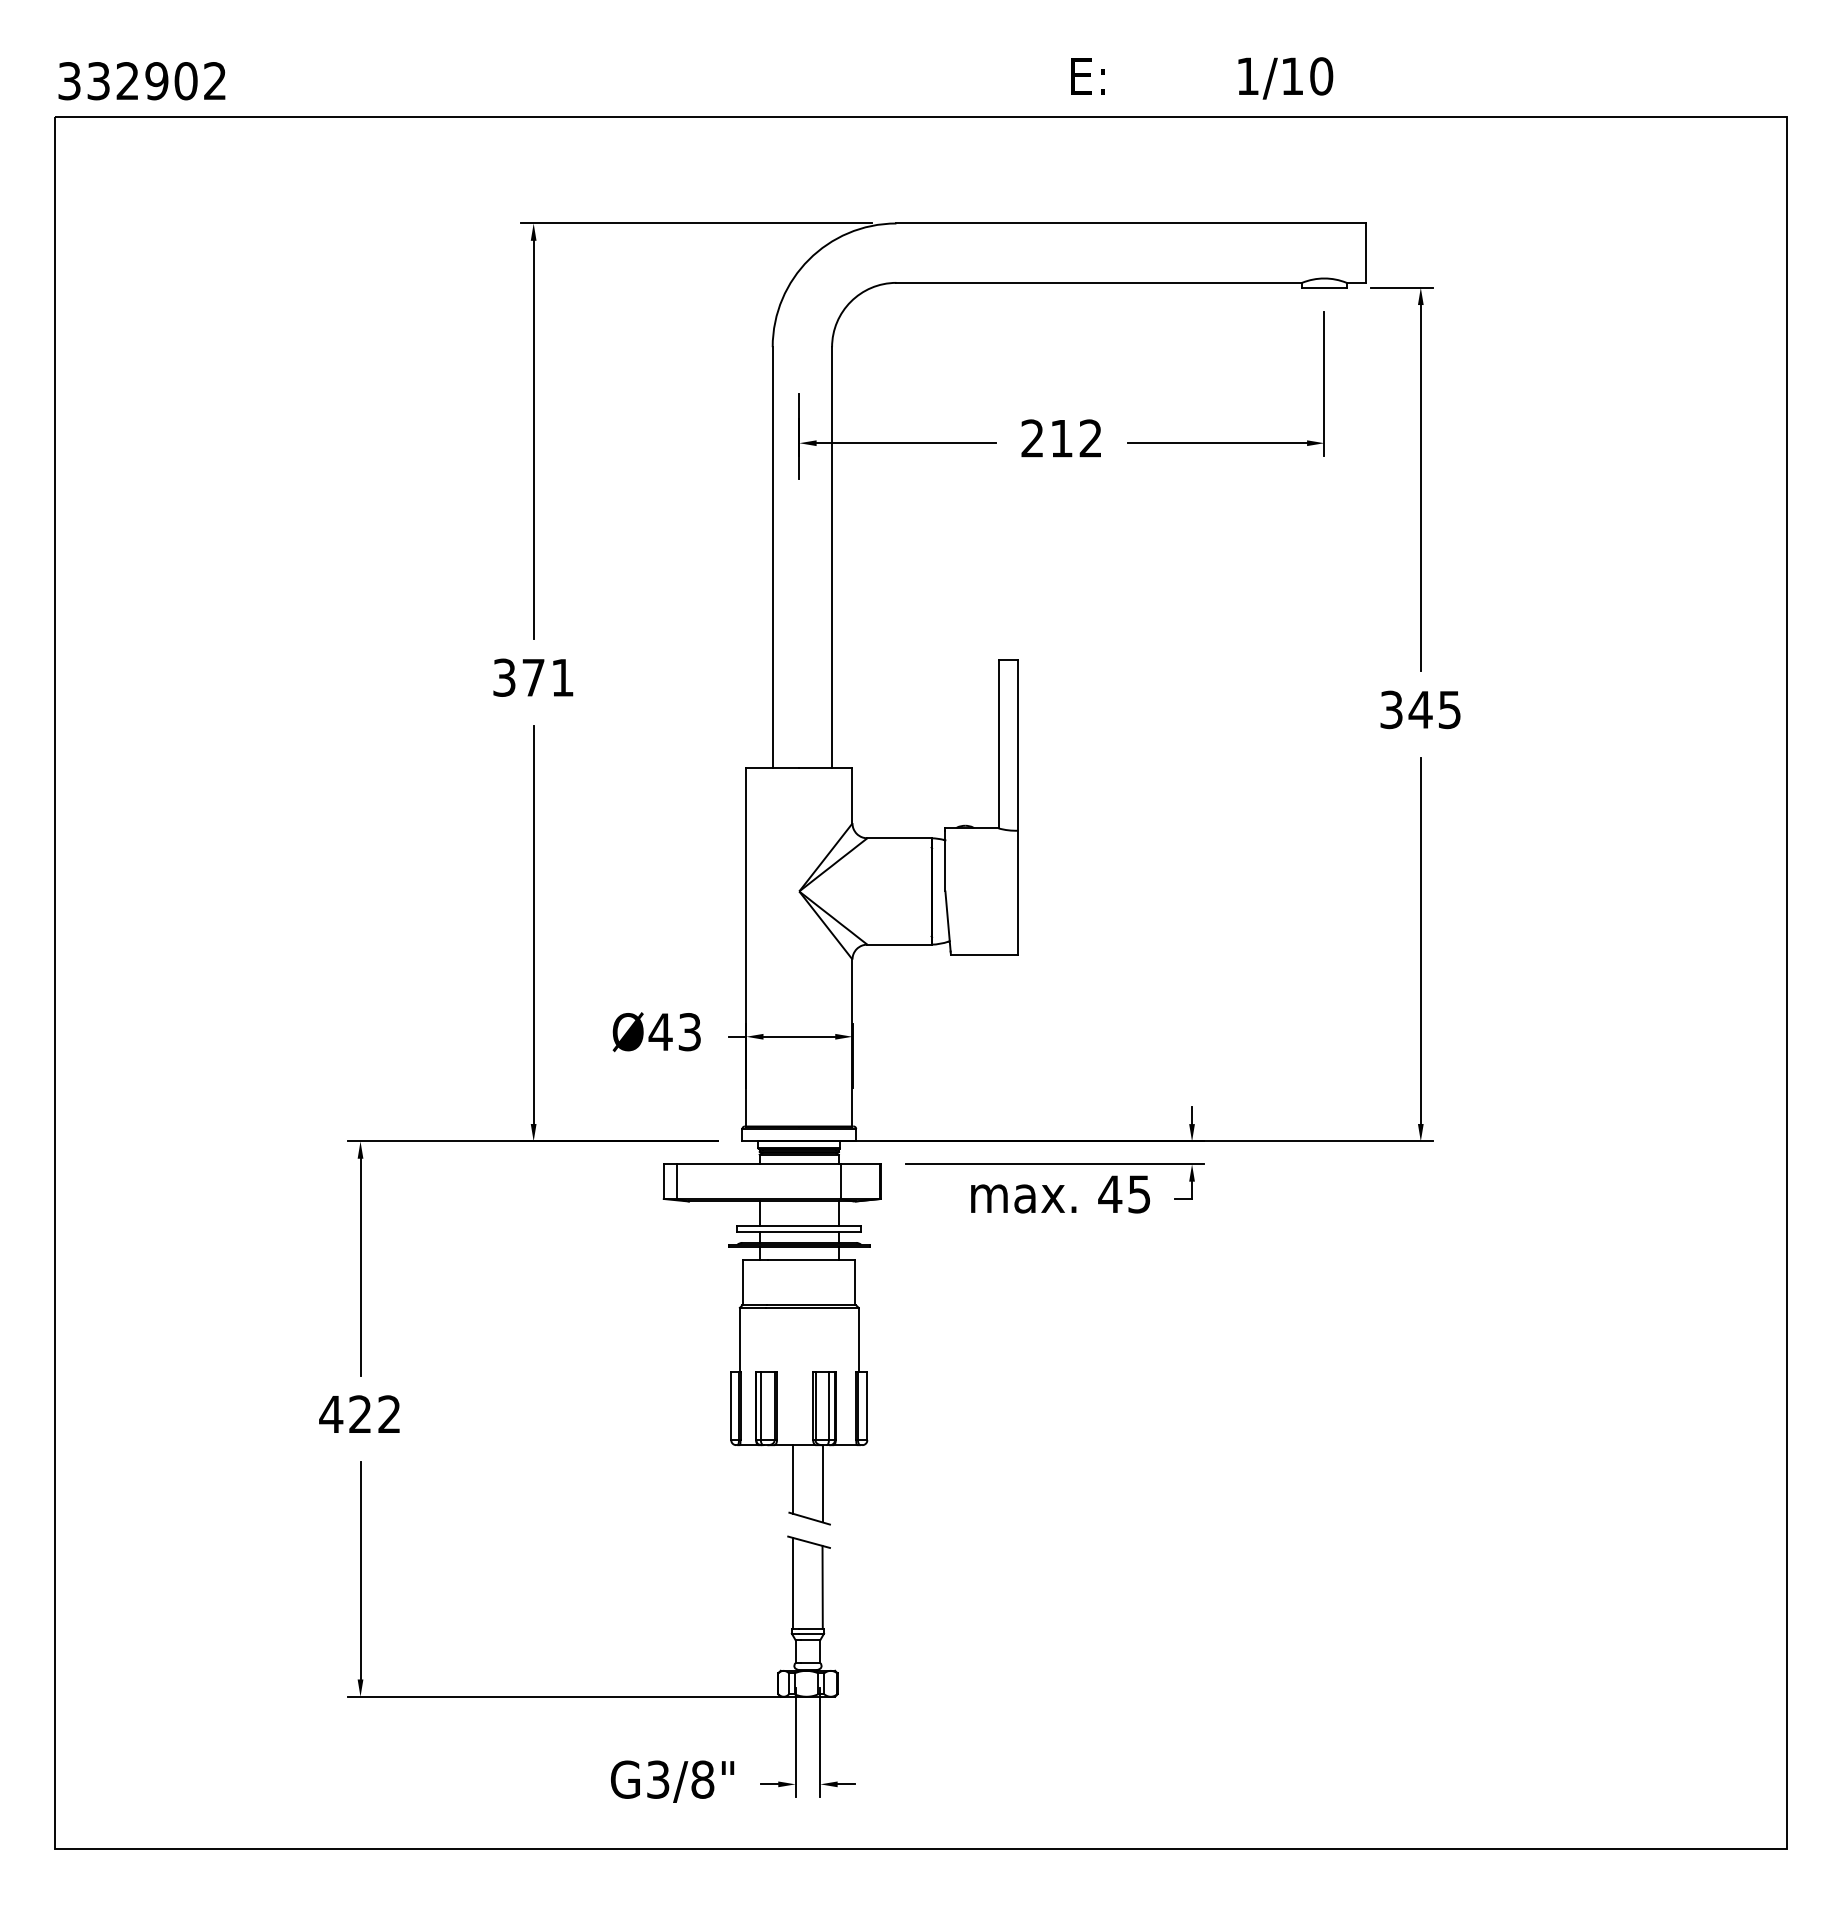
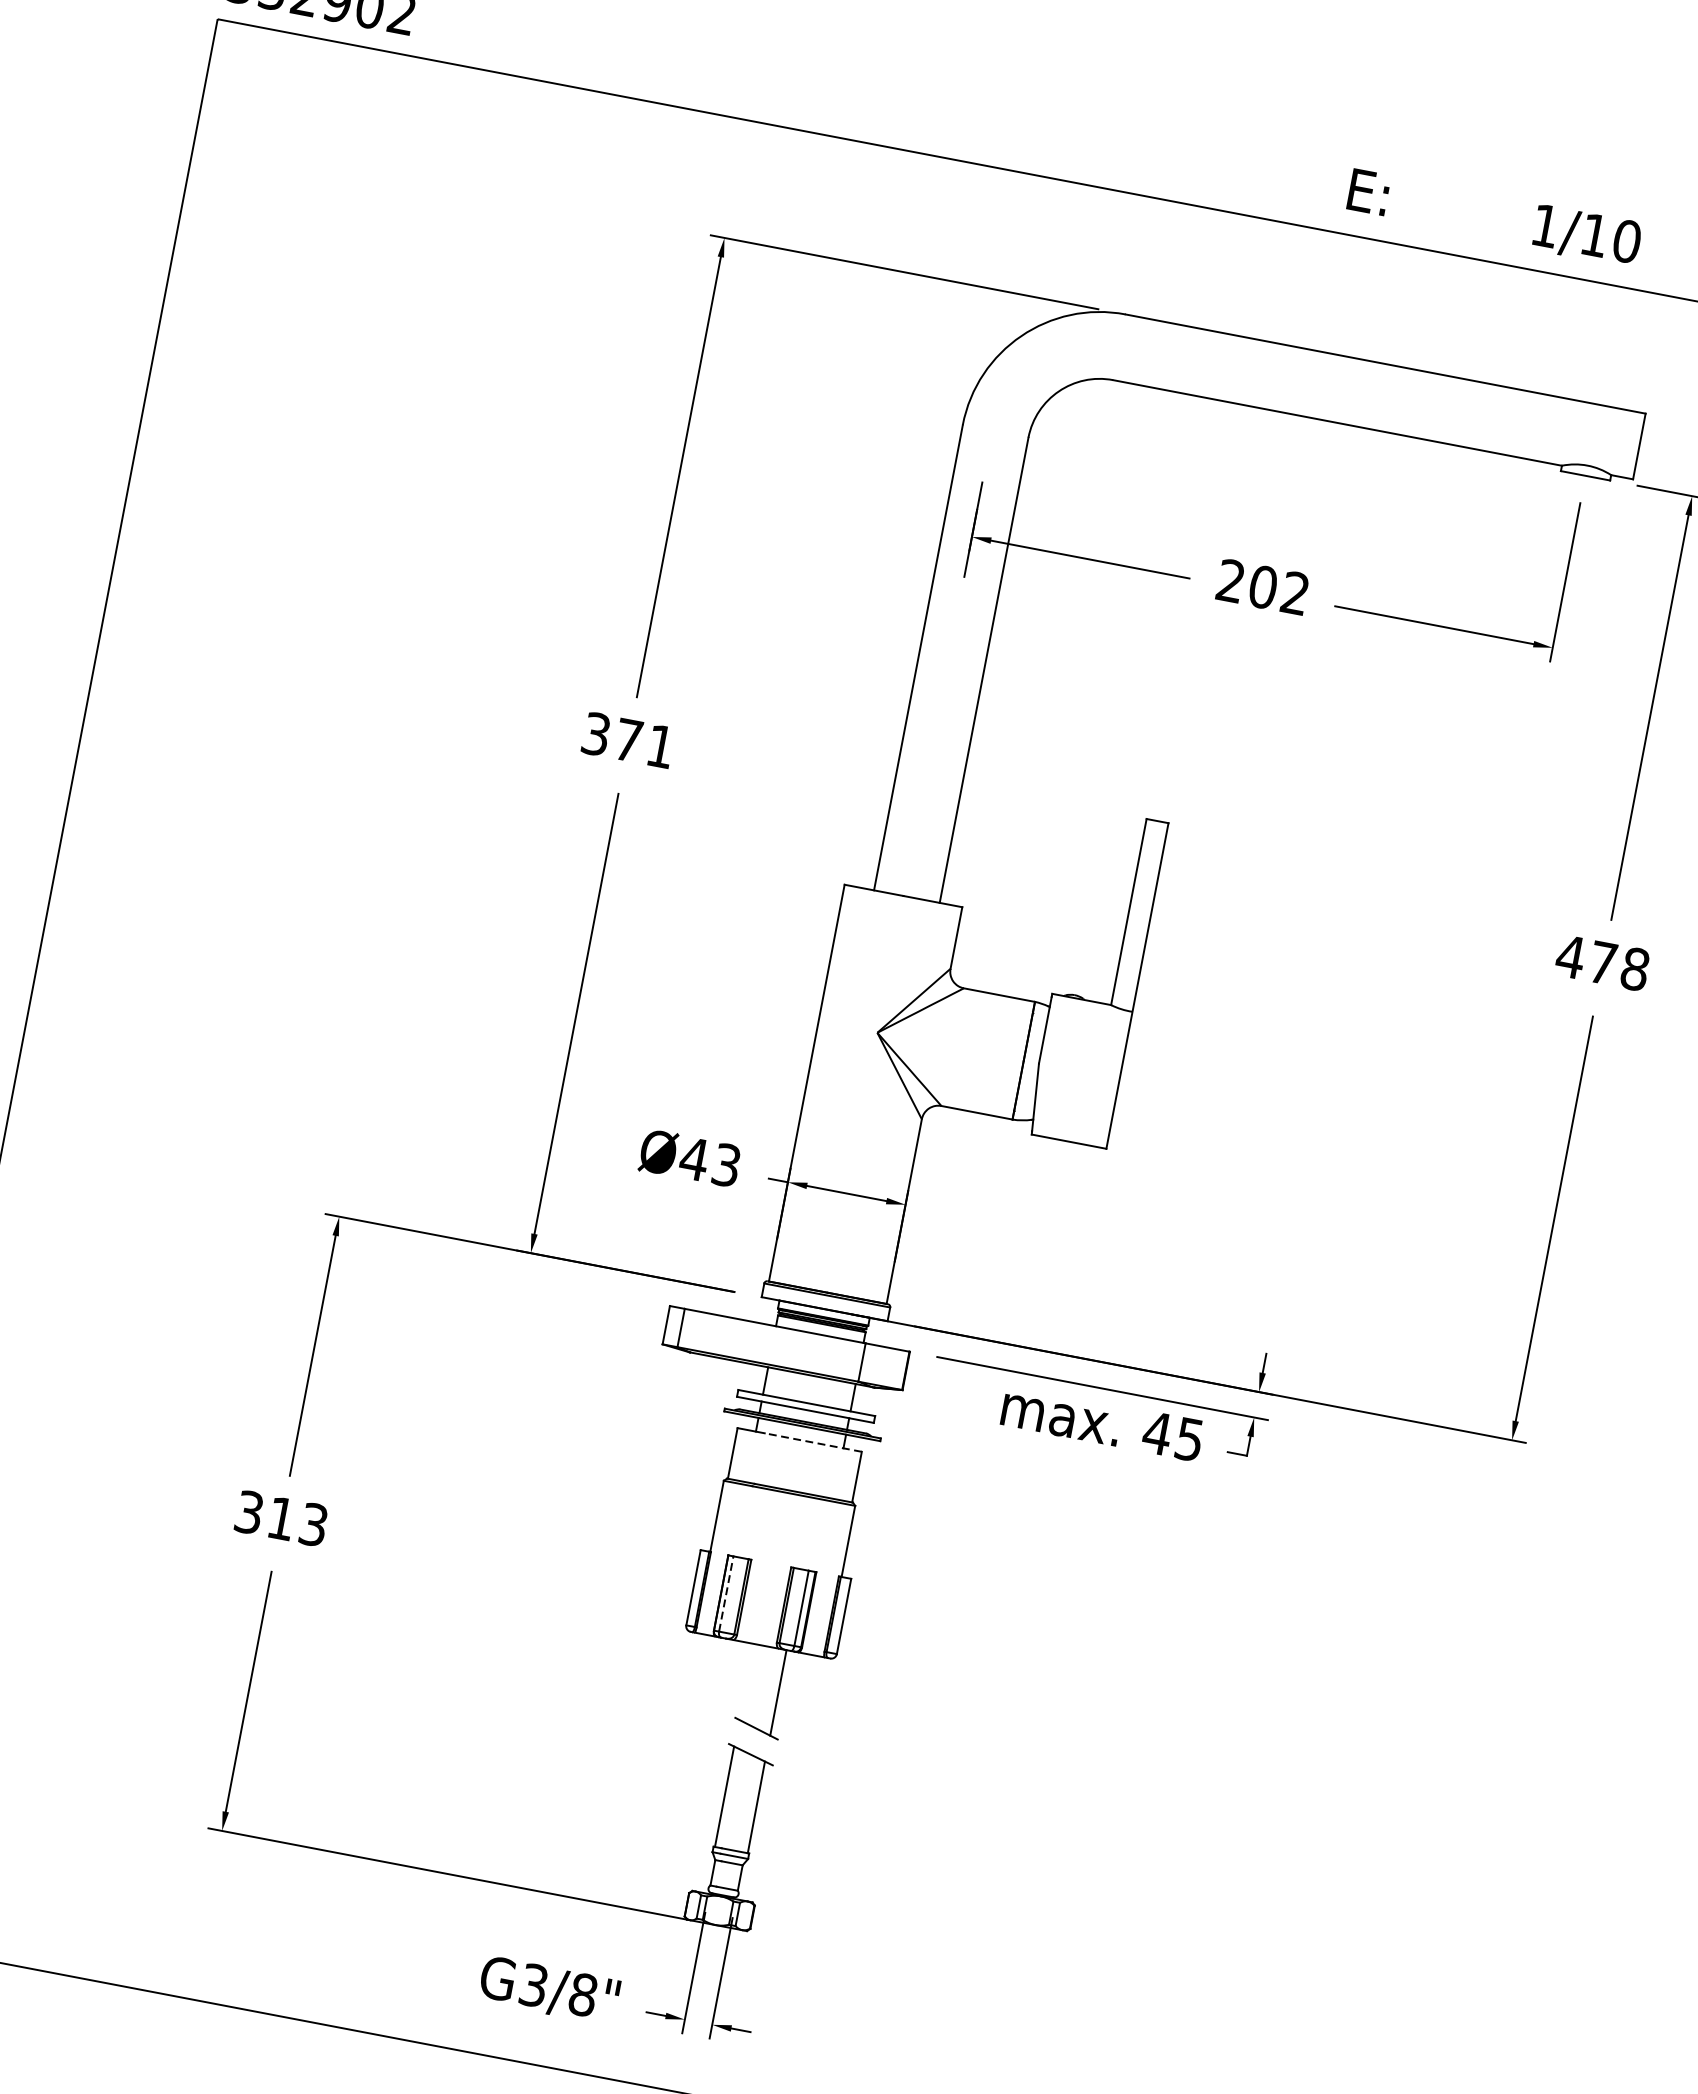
text: (1061, 438) -> (1262, 587), 212 -> 202
text: (1420, 709) -> (1602, 962), 345 -> 478
line: (811, 1259) -> (813, 1442), solid -> dashed
line: (760, 1405) -> (726, 1593), solid -> dashed
text: (359, 1414) -> (280, 1518), 422 -> 313
line: (793, 1479) -> (746, 1681), removed

